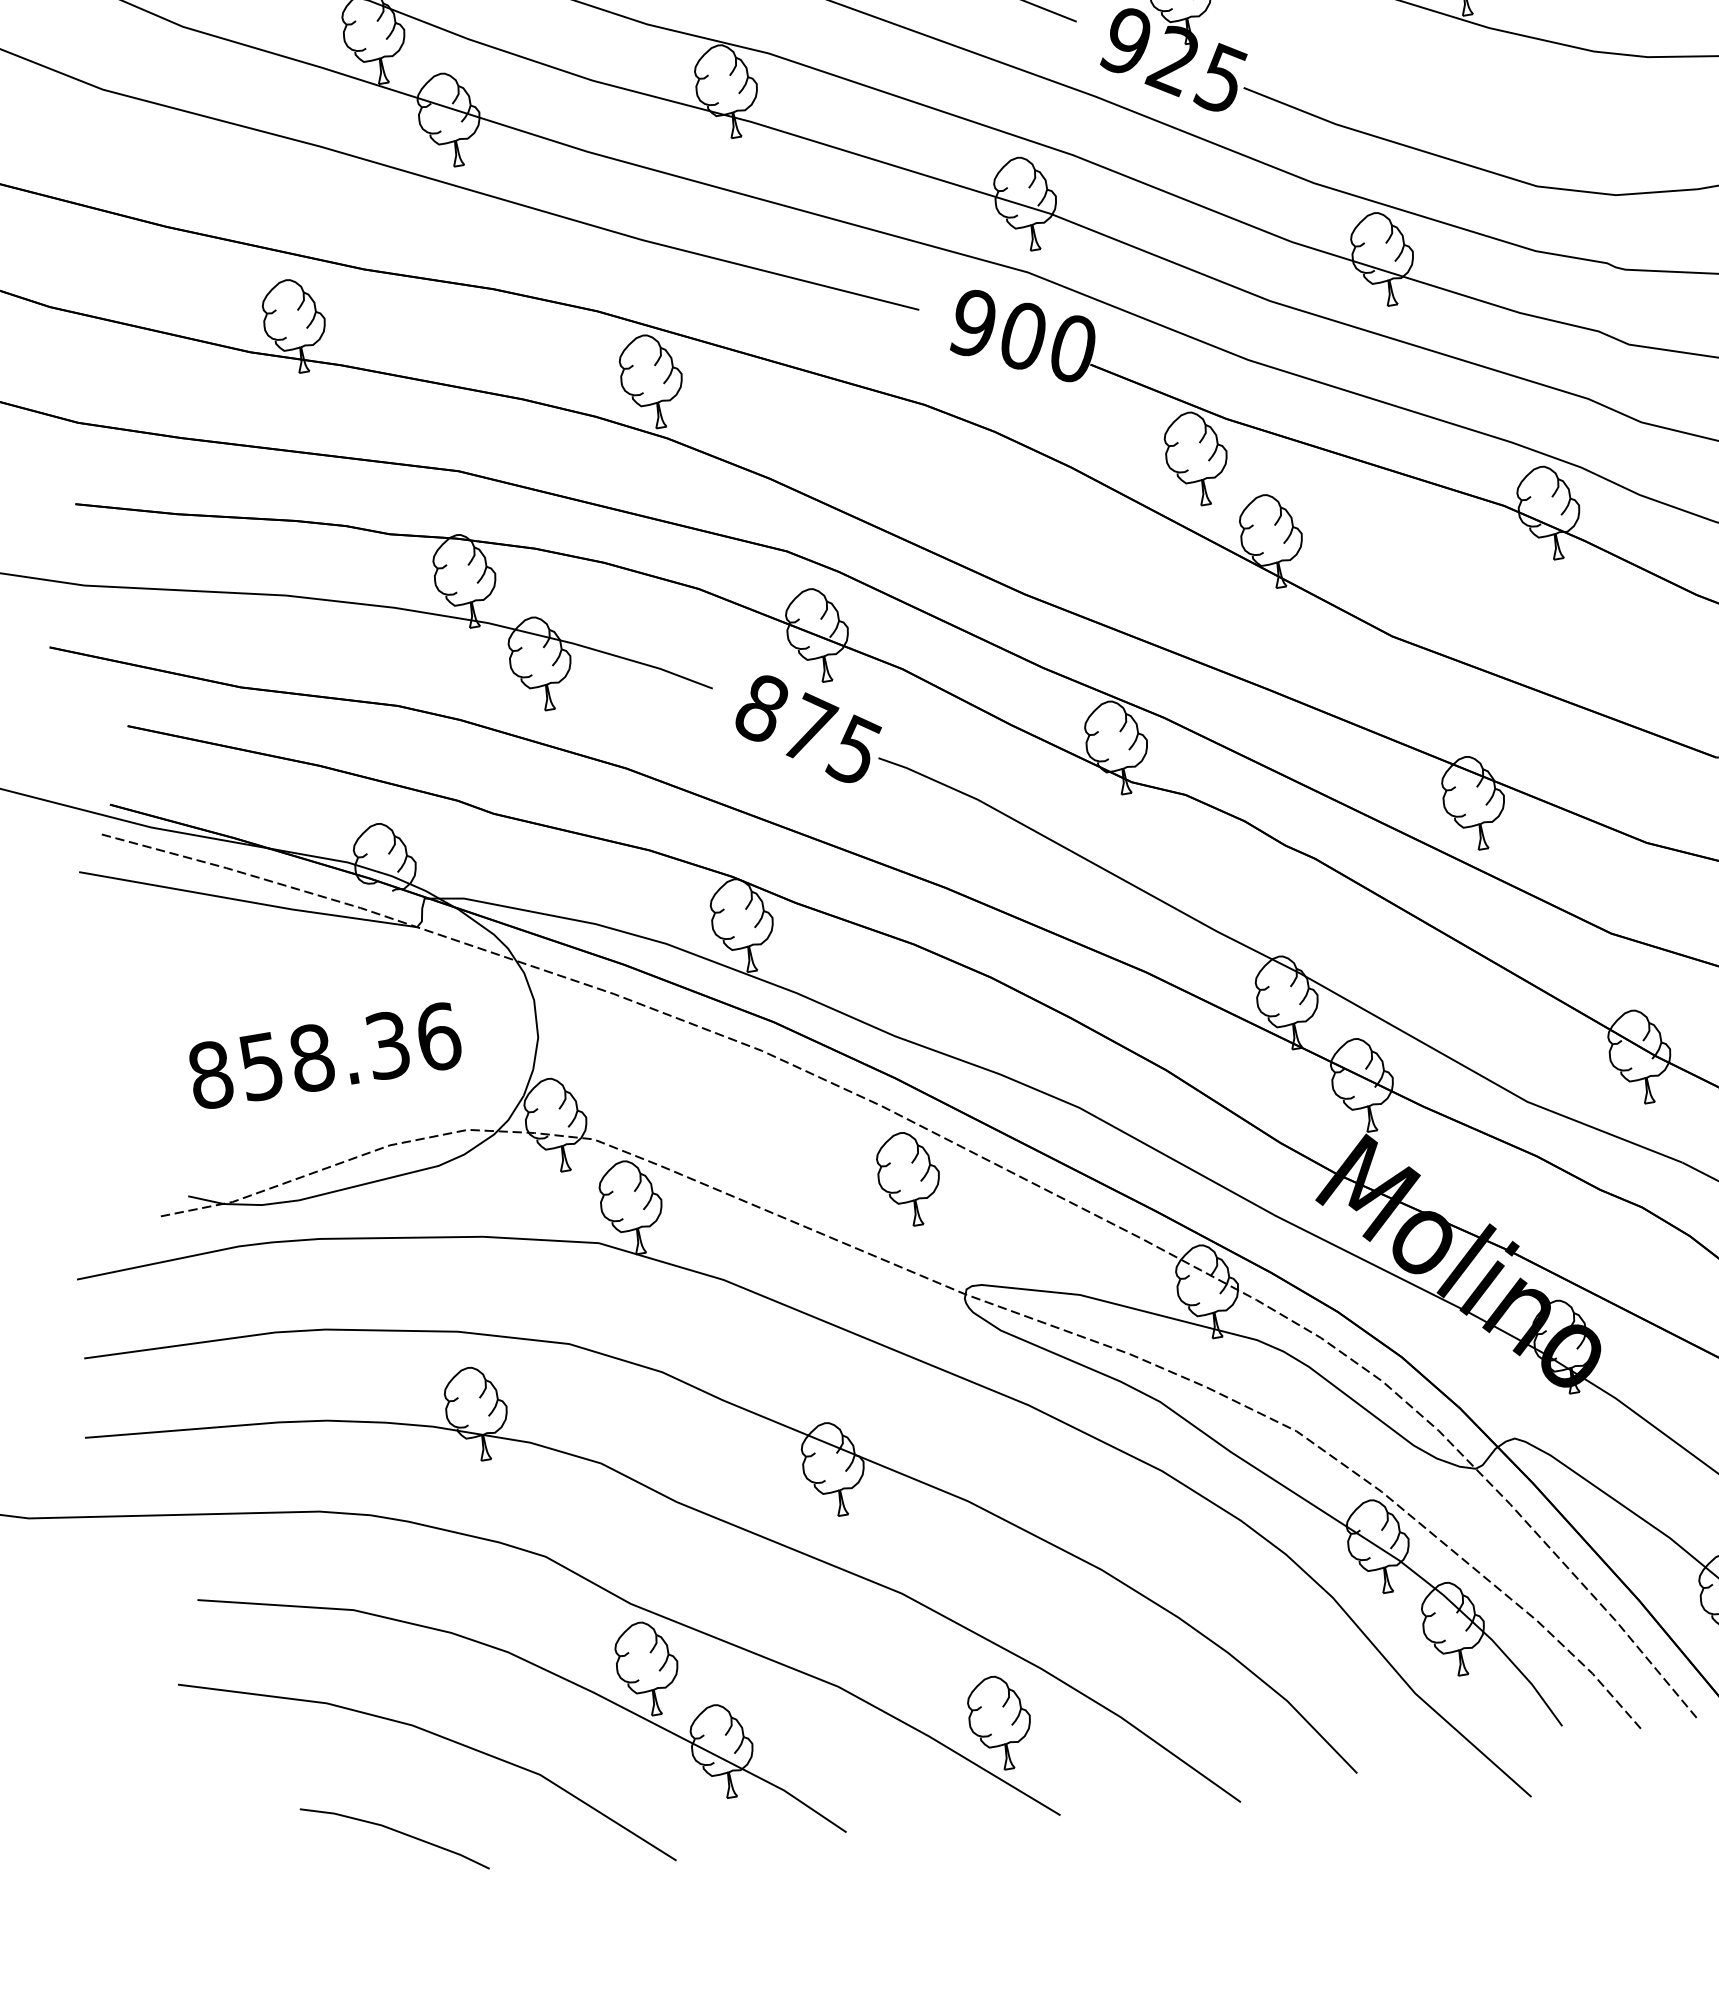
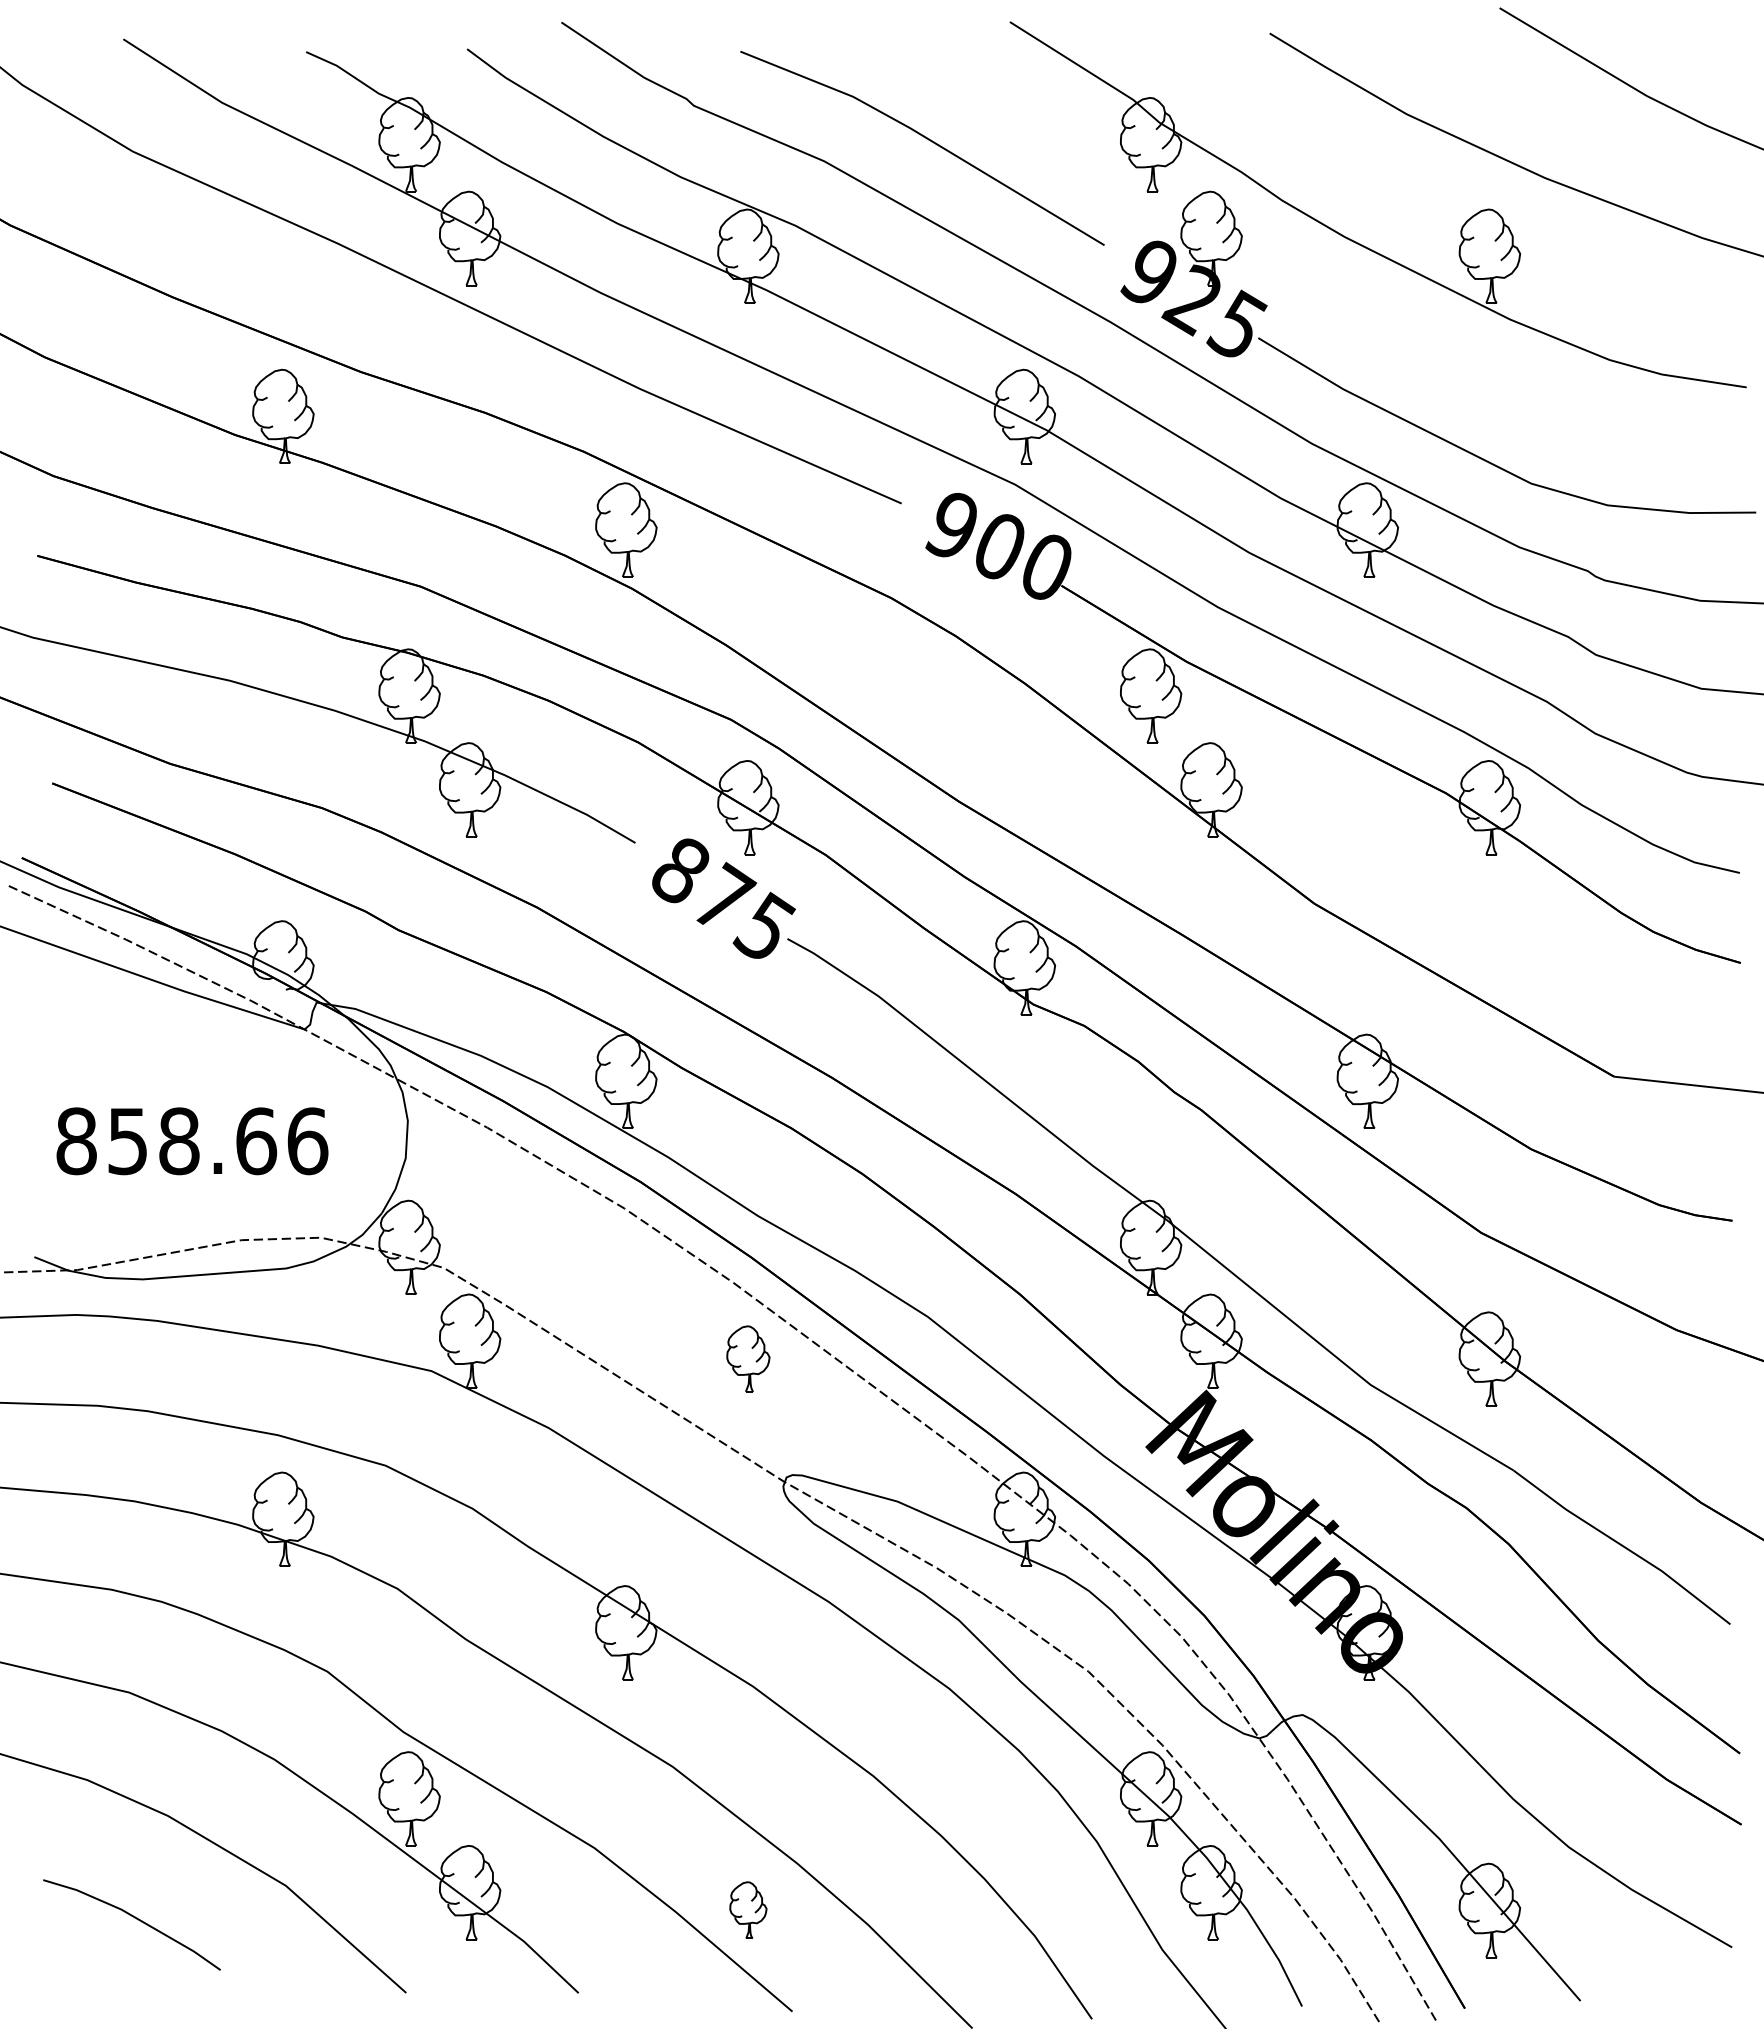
text: (388, 1045) -> (256, 1141), 858.36 -> 858.66
part: (909, 1178) -> (748, 1358), size x0.7
part: (1000, 1721) -> (748, 1909), size x0.6

